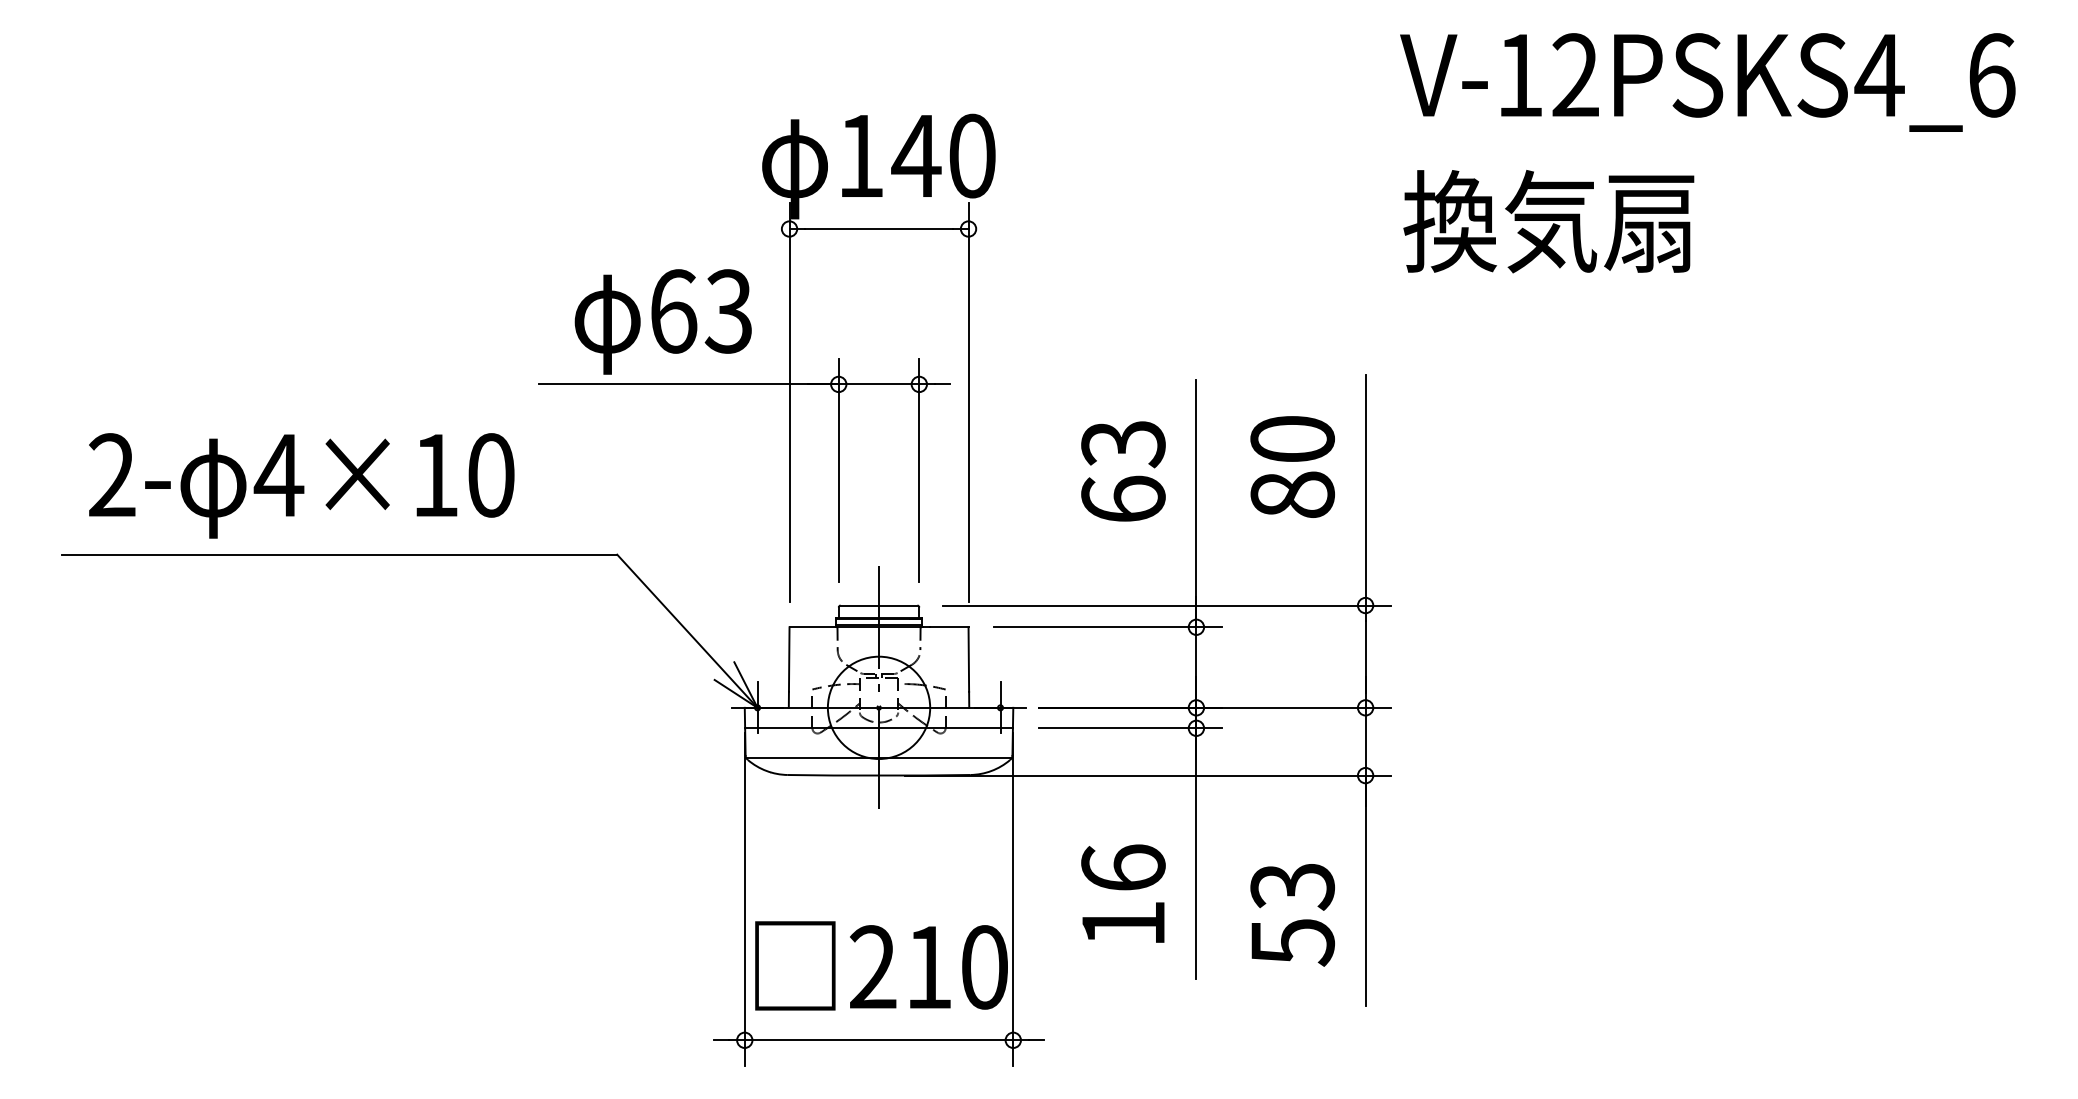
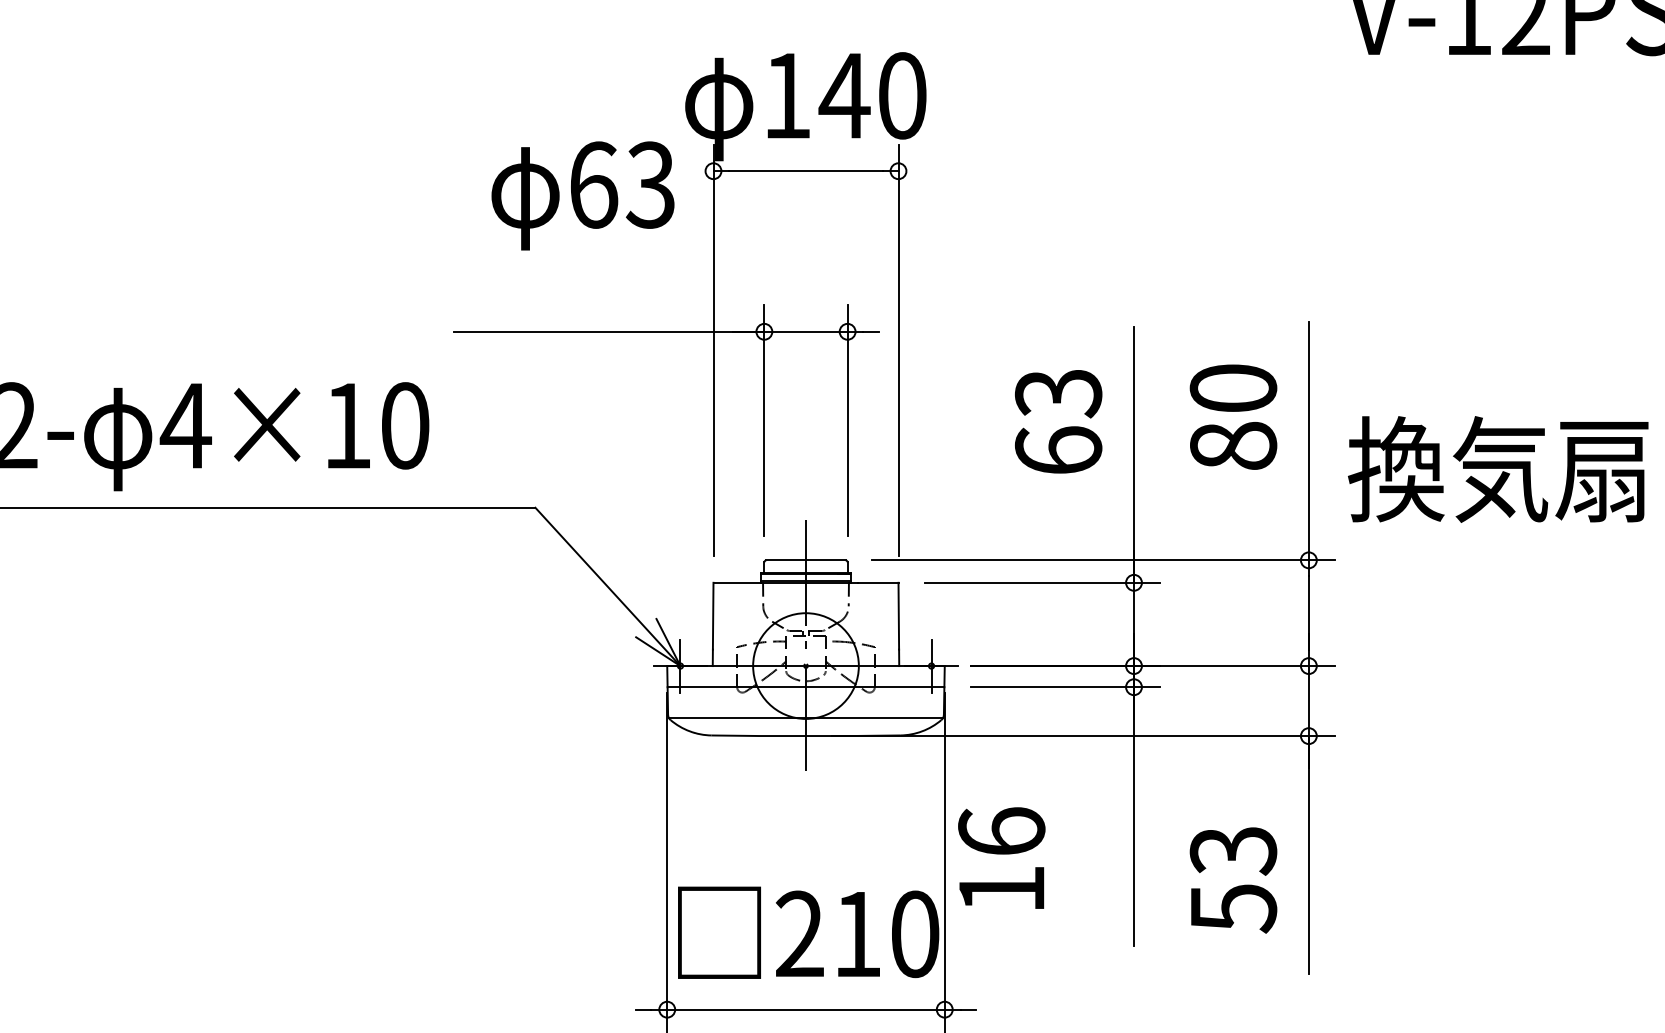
text: (1548, 221) -> (1497, 469), moved
text: (662, 321) -> (582, 195), moved
text: (1123, 893) -> (1001, 857), moved

